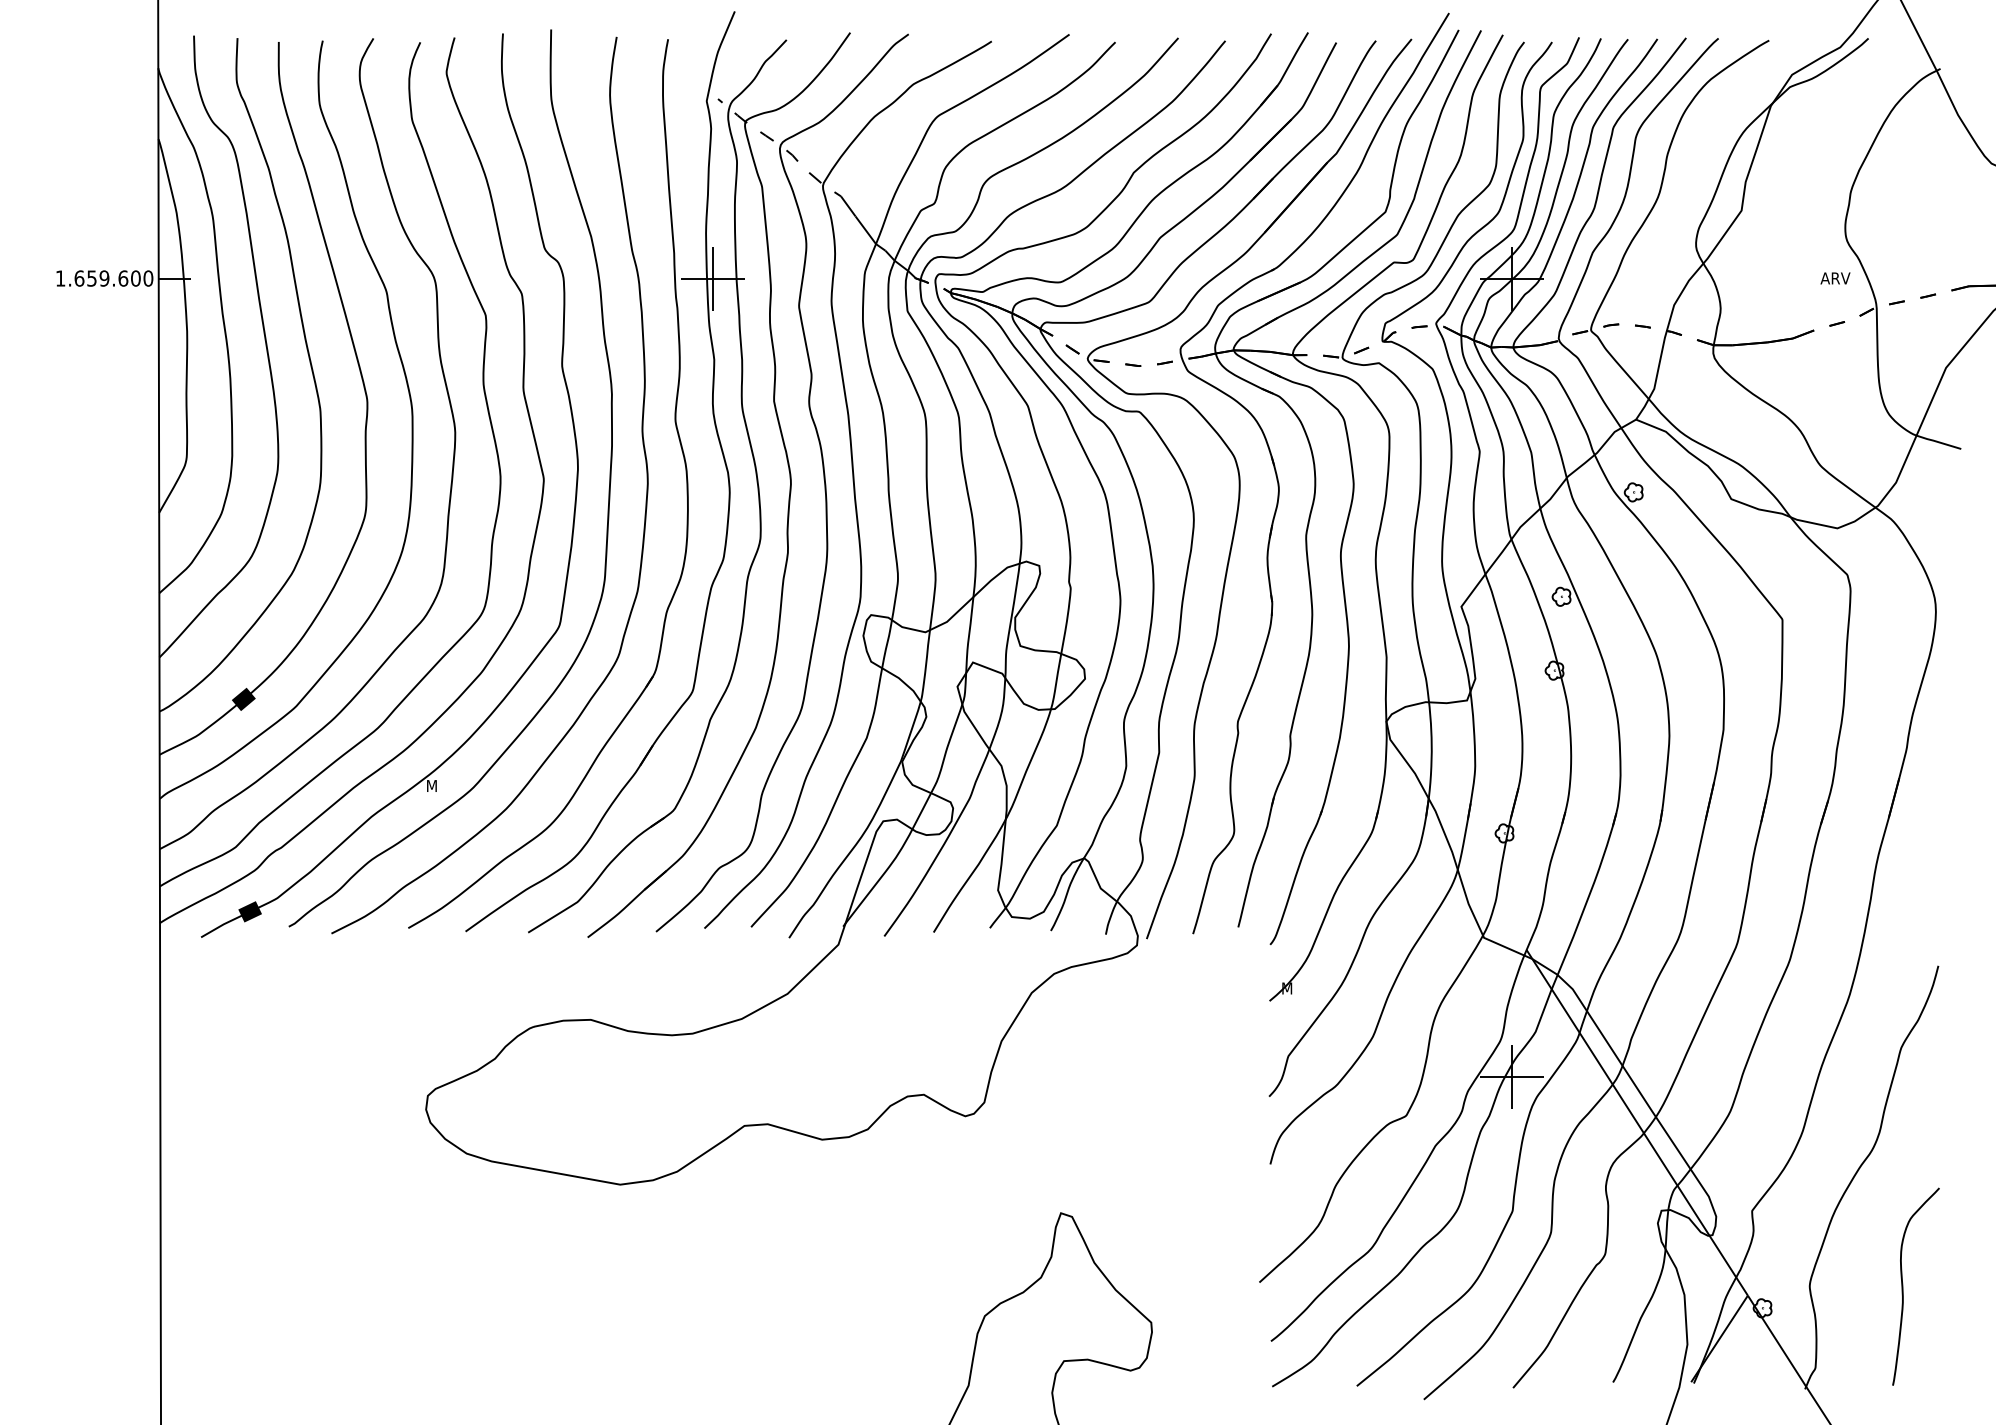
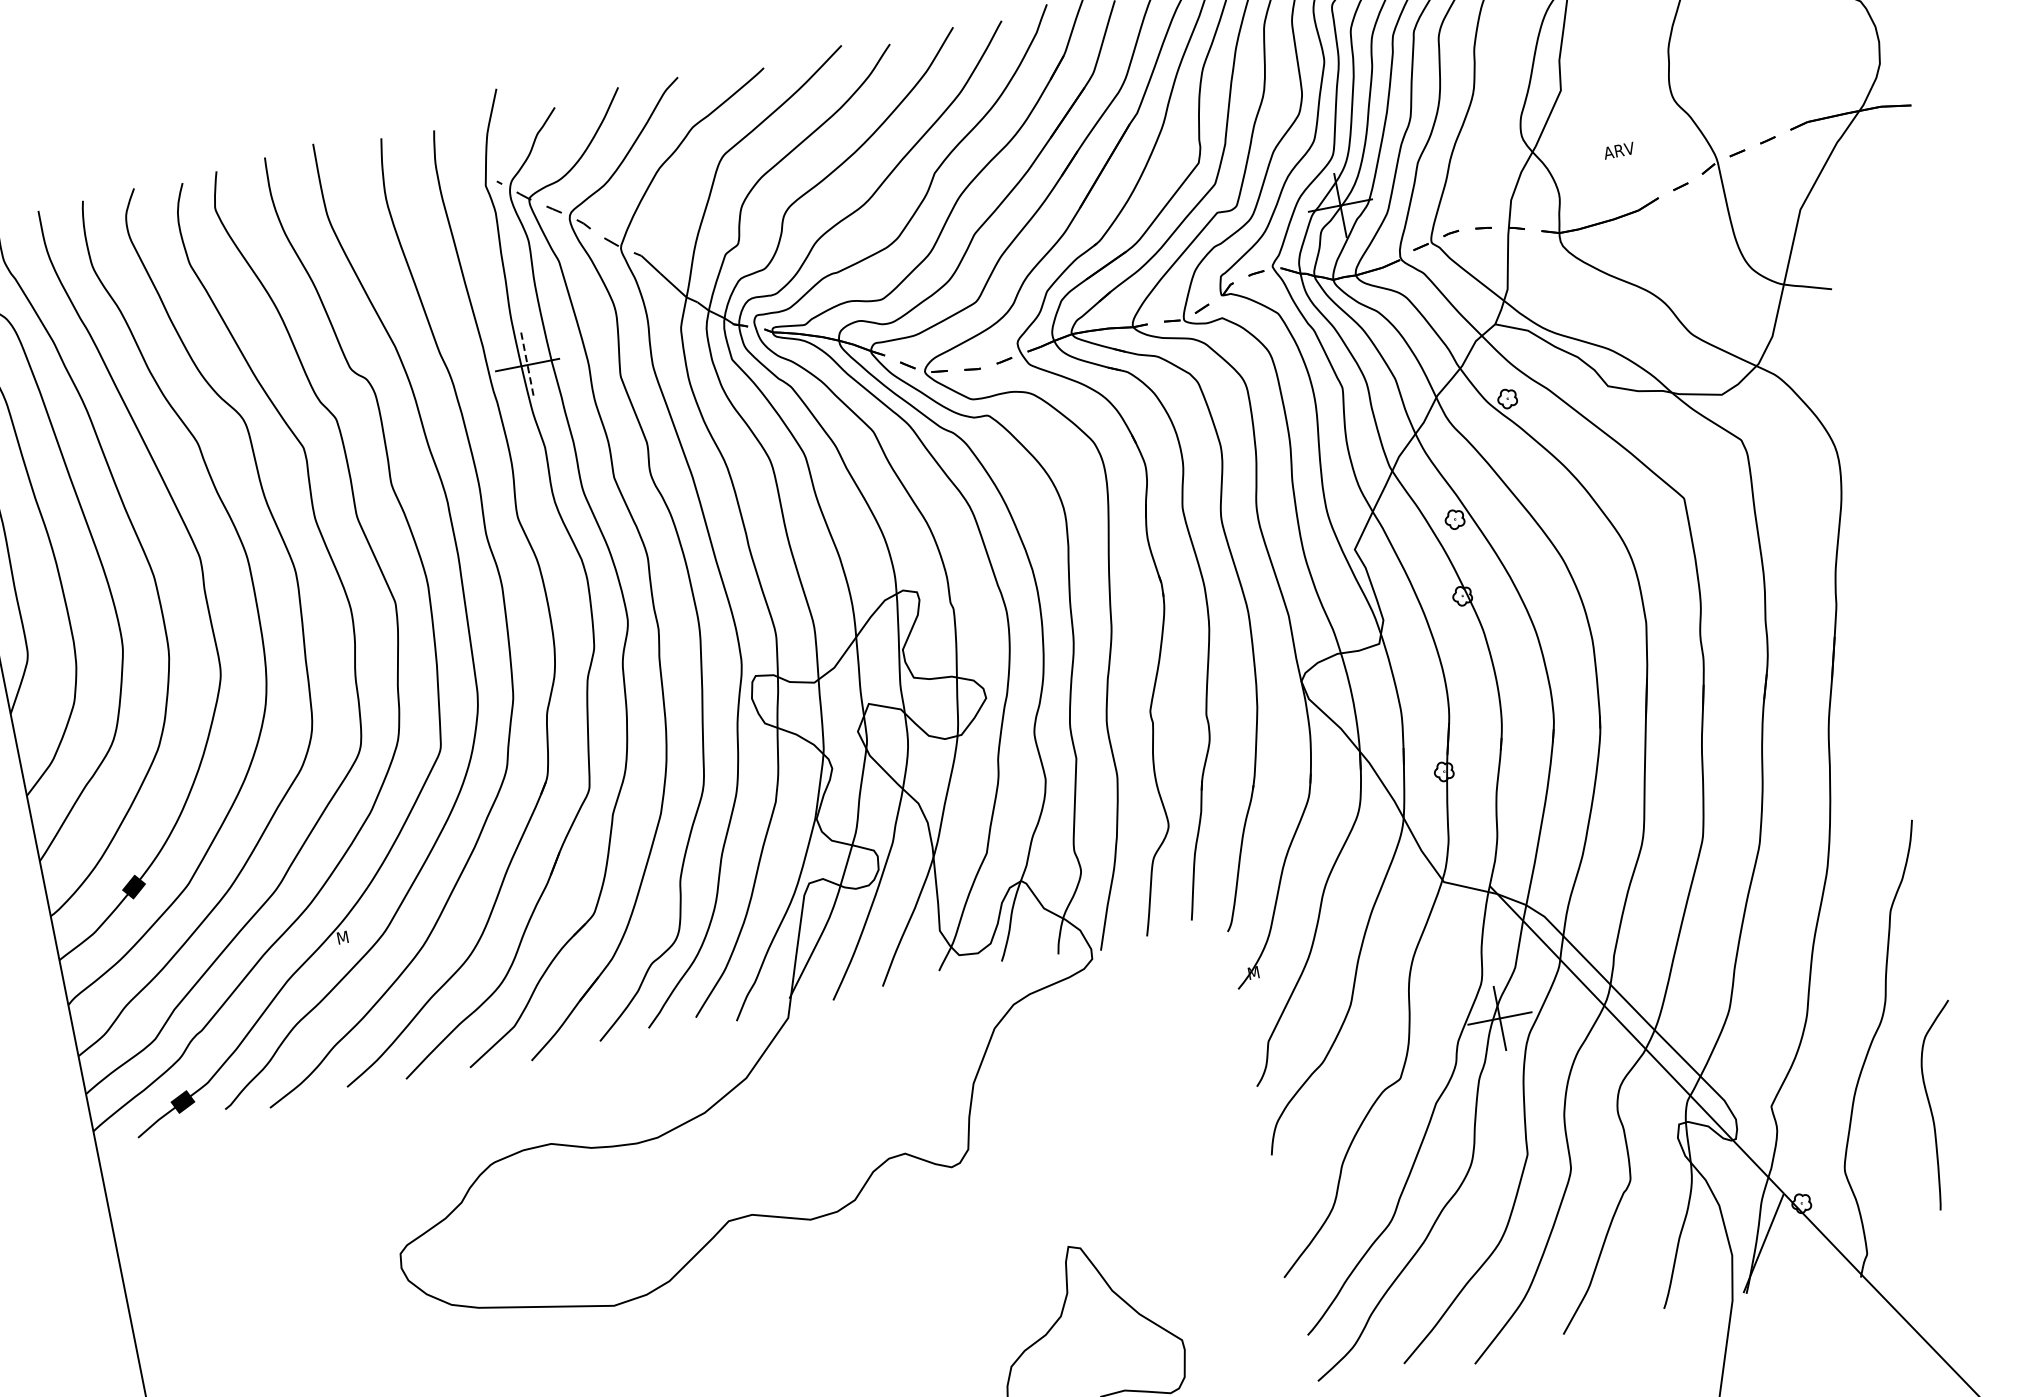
line: (713, 278) -> (528, 364), solid -> dashed
text: (1835, 278) -> (1619, 150), moved
curve: (1903, 1286) -> (1931, 1107), moved

